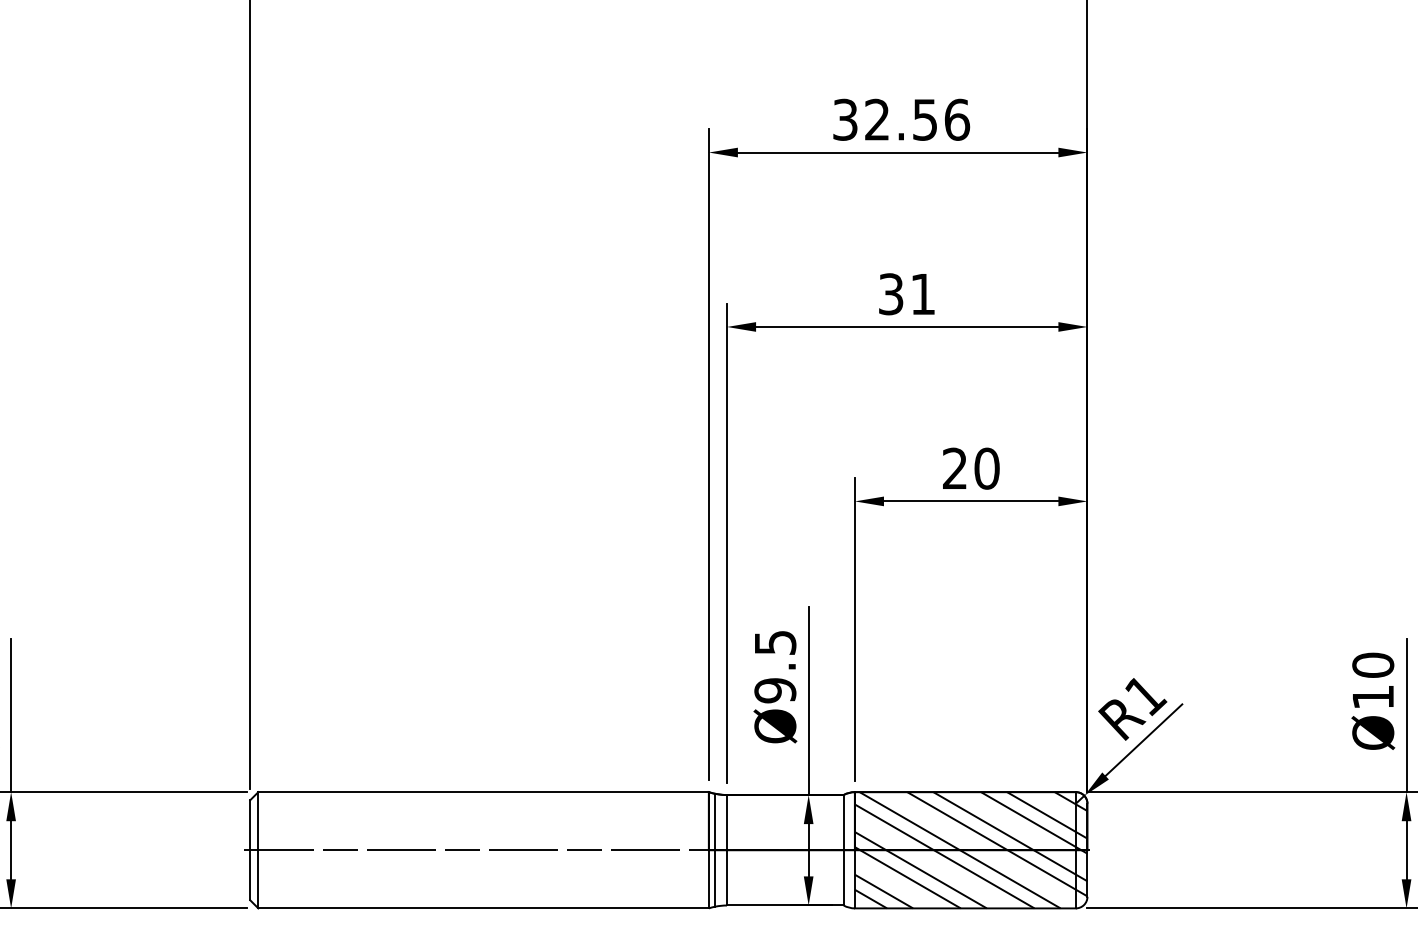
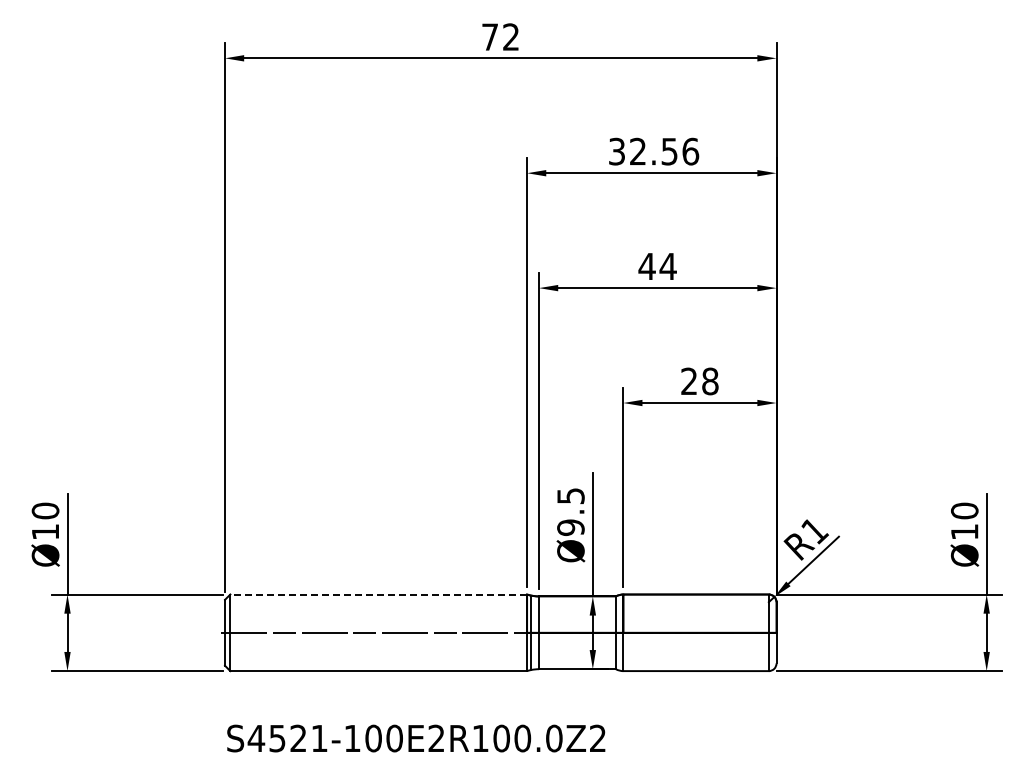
text: (906, 294) -> (657, 266), 31 -> 44
text: (987, 468) -> (710, 381), 20 -> 28
line: (483, 792) -> (378, 594), solid -> dashed
hatch: (970, 849) -> (699, 632), removed

